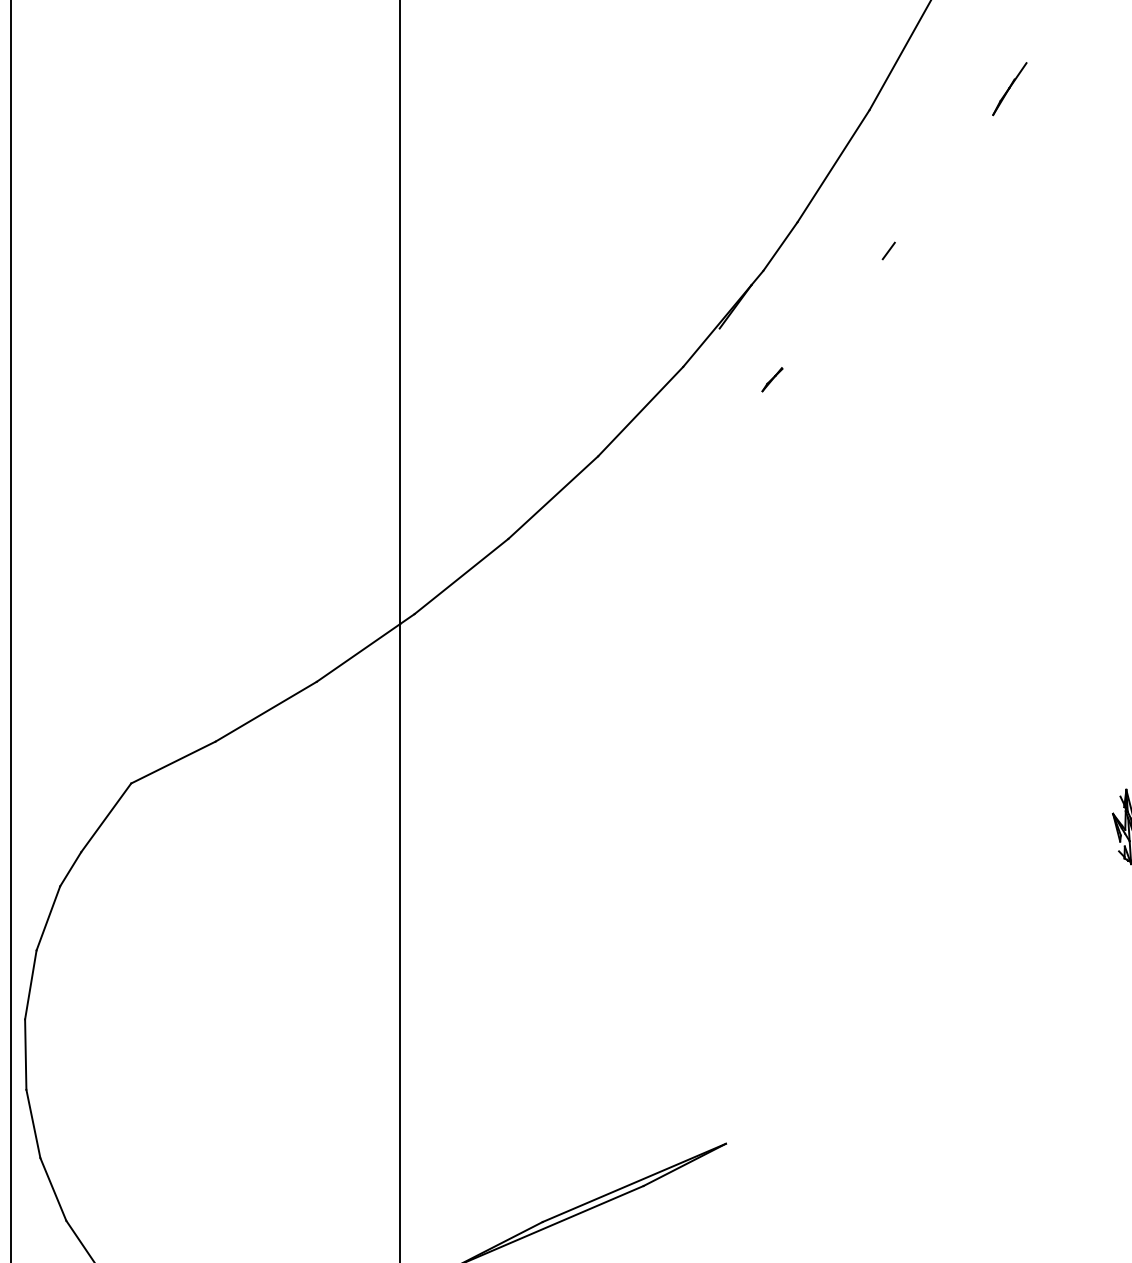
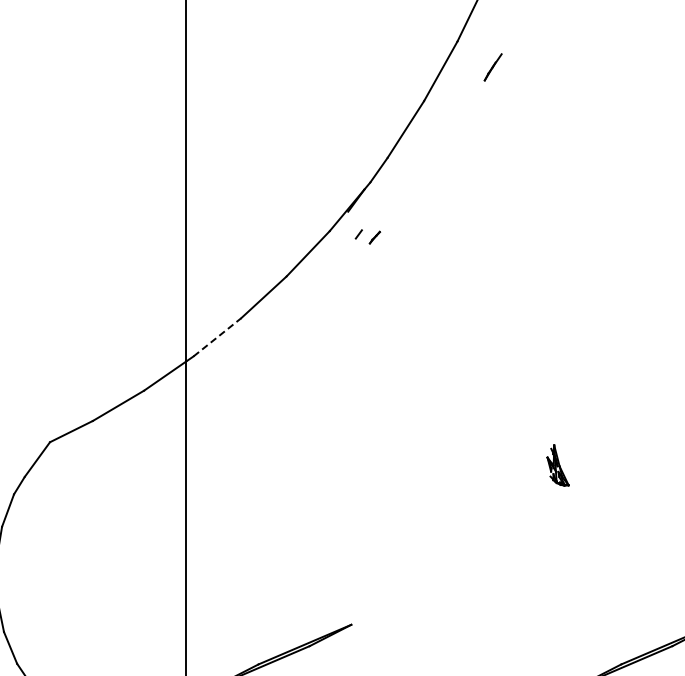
line: (1008, 89) -> (492, 67), moved
line: (888, 251) -> (358, 234), moved
line: (461, 576) -> (217, 337), solid -> dashed

